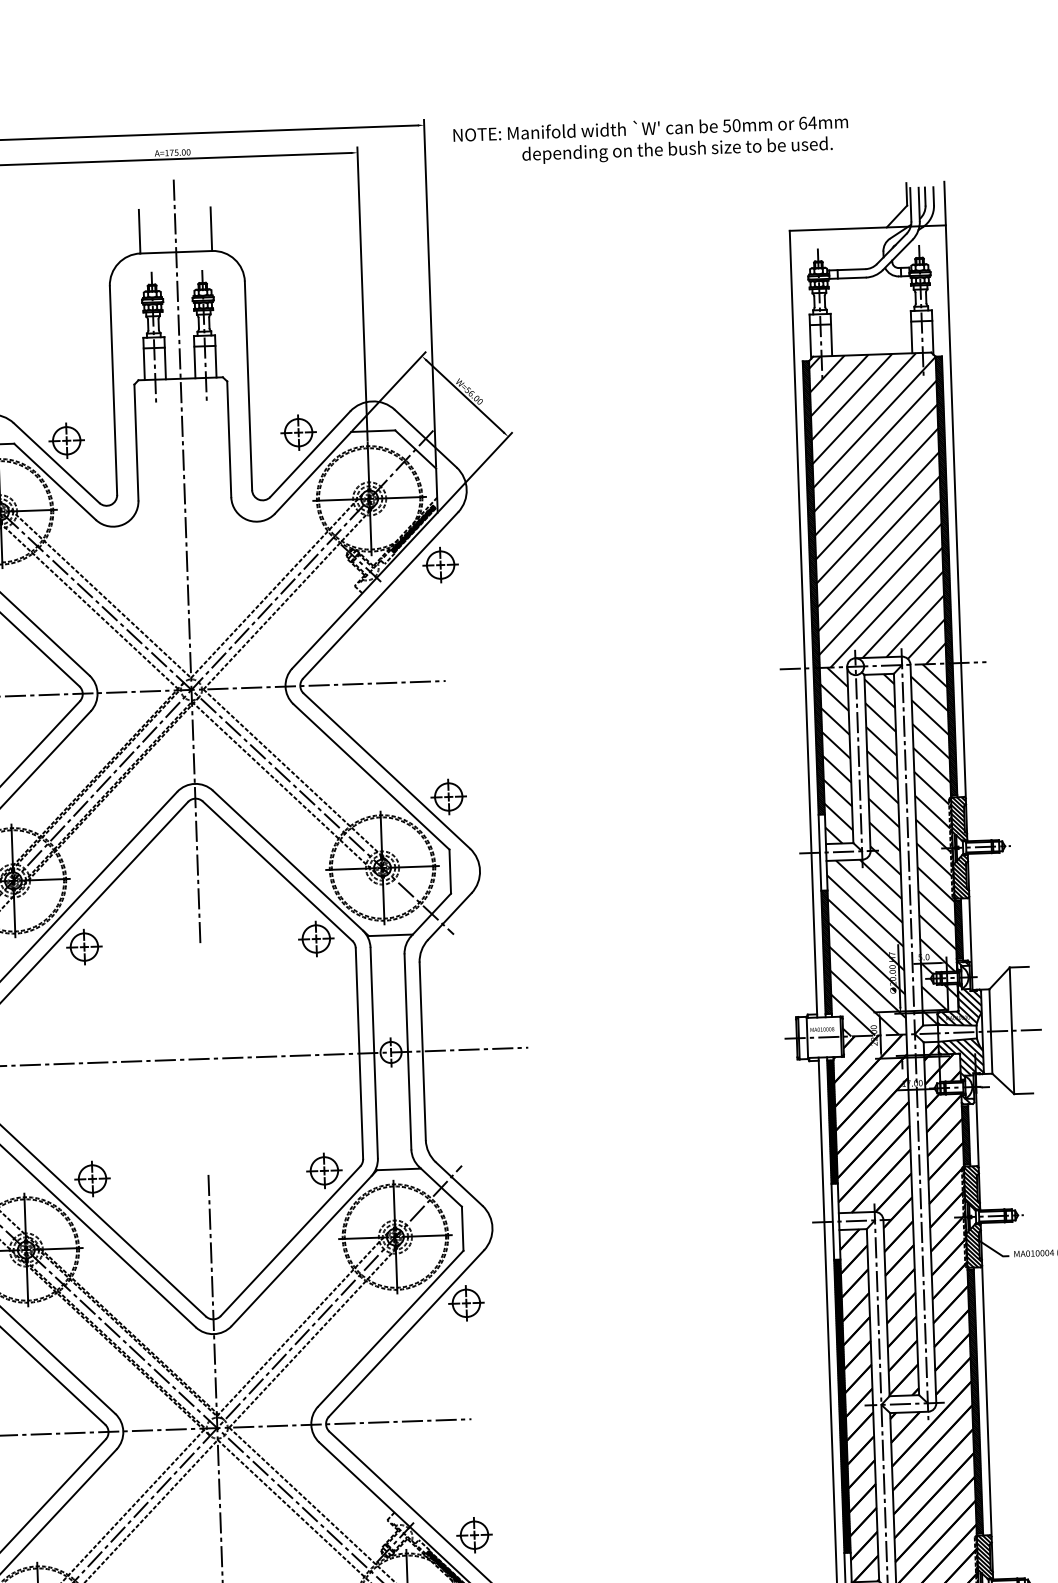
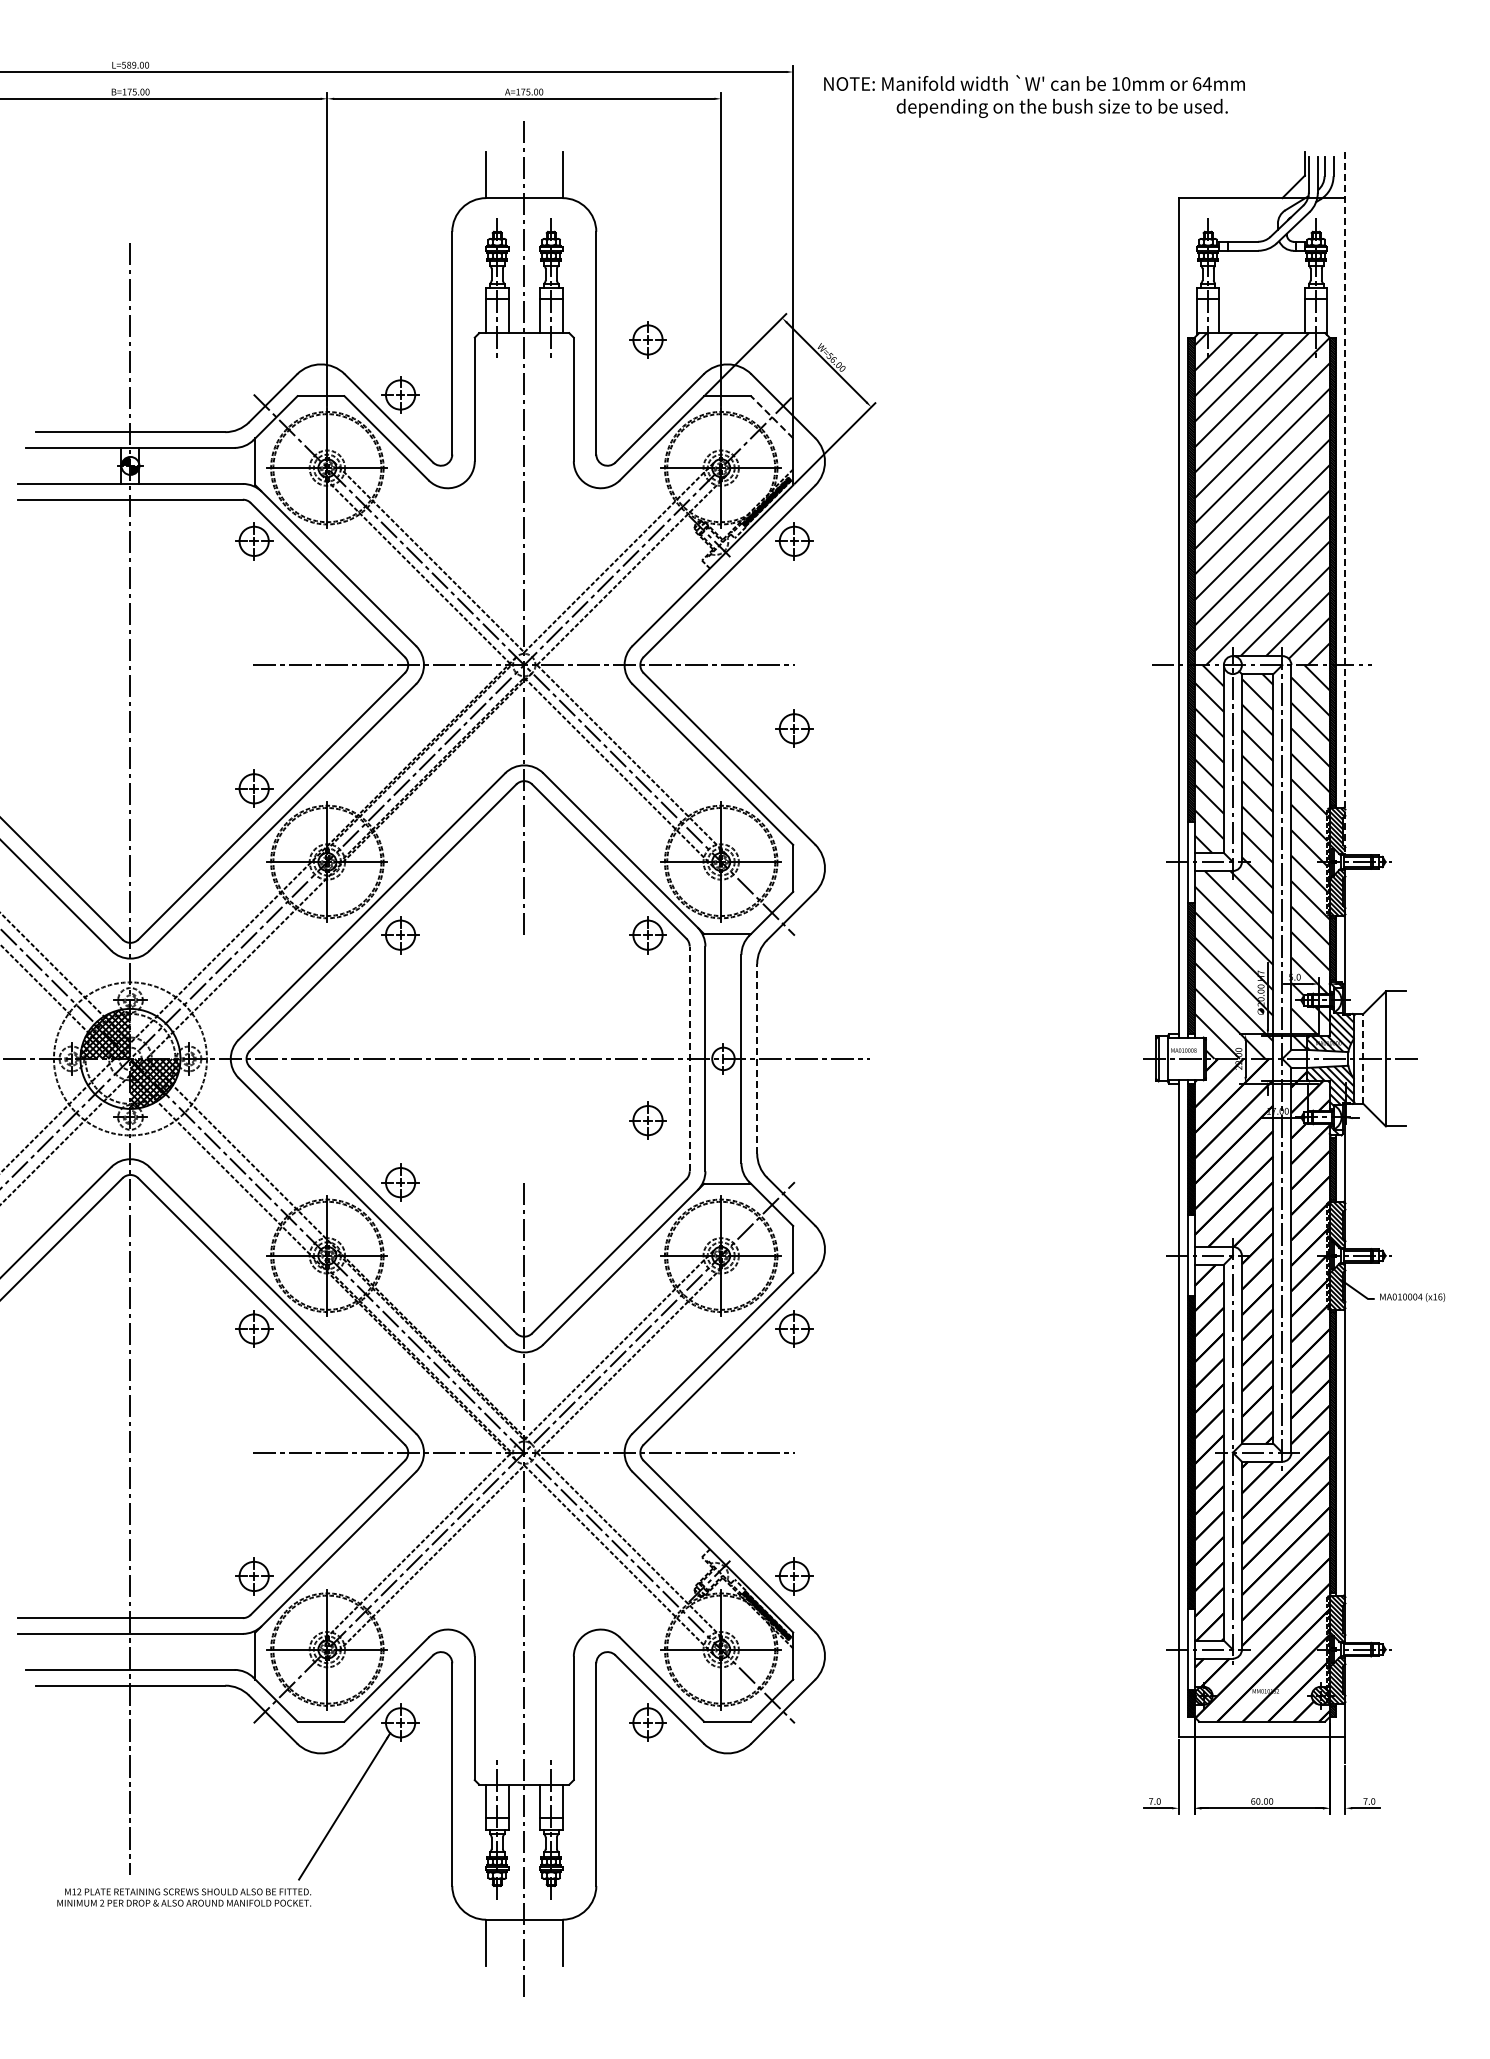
text: (726, 125) -> (1115, 83), 50mm -> 10mm
part: (298, 432) -> (647, 339), moved
line: (416, 449) -> (772, 417), solid -> dashed
line: (955, 511) -> (1345, 503), solid -> dashed
part: (448, 796) -> (794, 728), moved
line: (990, 1031) -> (1363, 1058), solid -> dashed
line: (422, 1050) -> (757, 1058), solid -> dashed
line: (359, 1053) -> (689, 1058), solid -> dashed
part: (323, 1170) -> (647, 1120), moved

